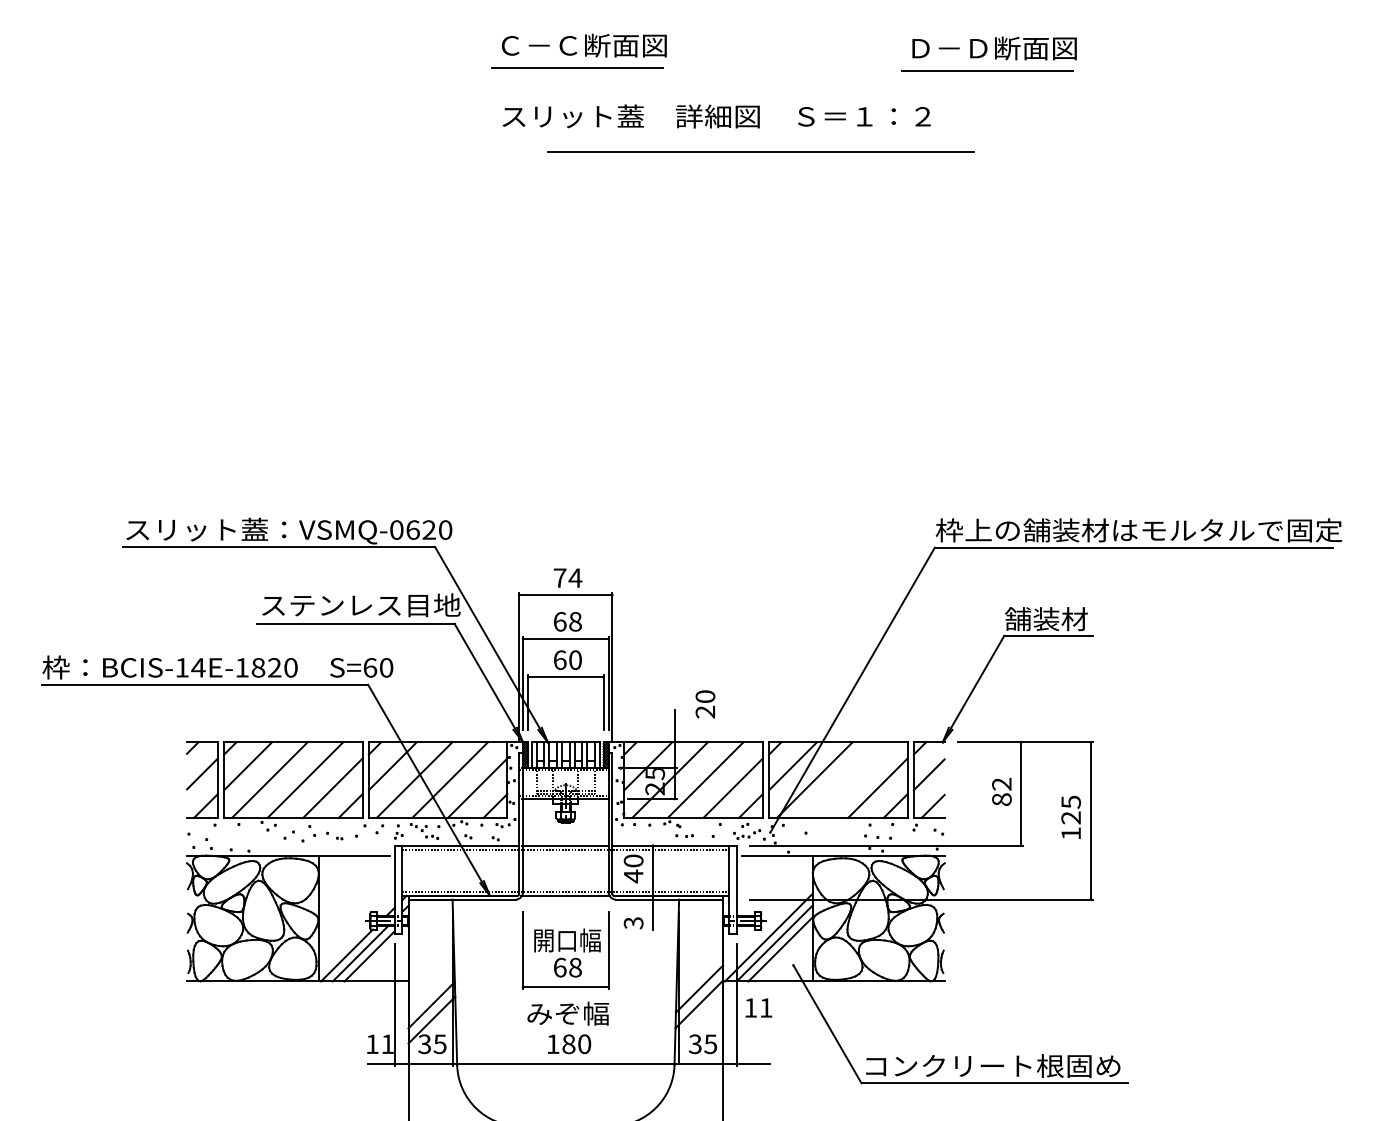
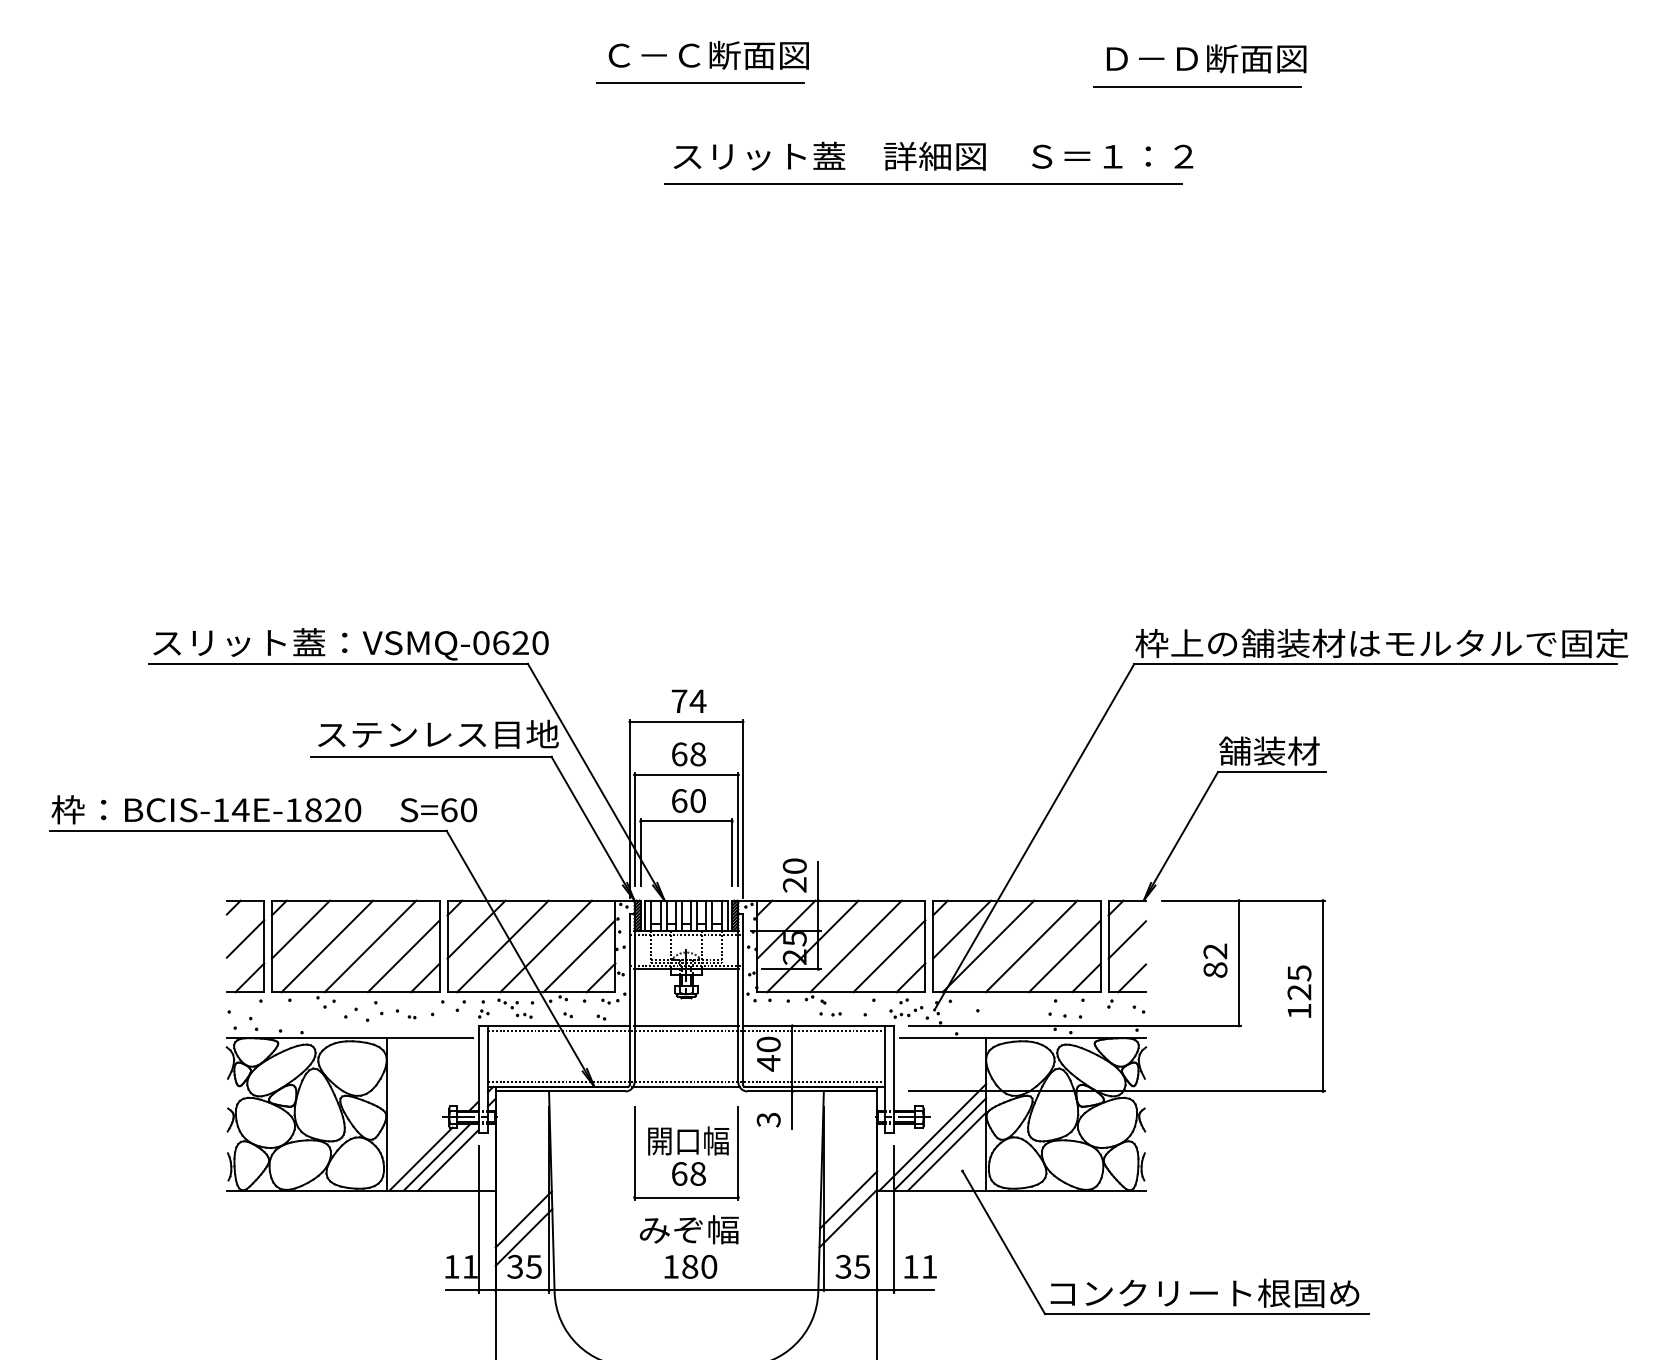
text: (716, 115) -> (933, 155), moved
text: (705, 704) -> (794, 875), moved
line: (850, 780) -> (1031, 946), added
text: (758, 1007) -> (920, 1266), moved

